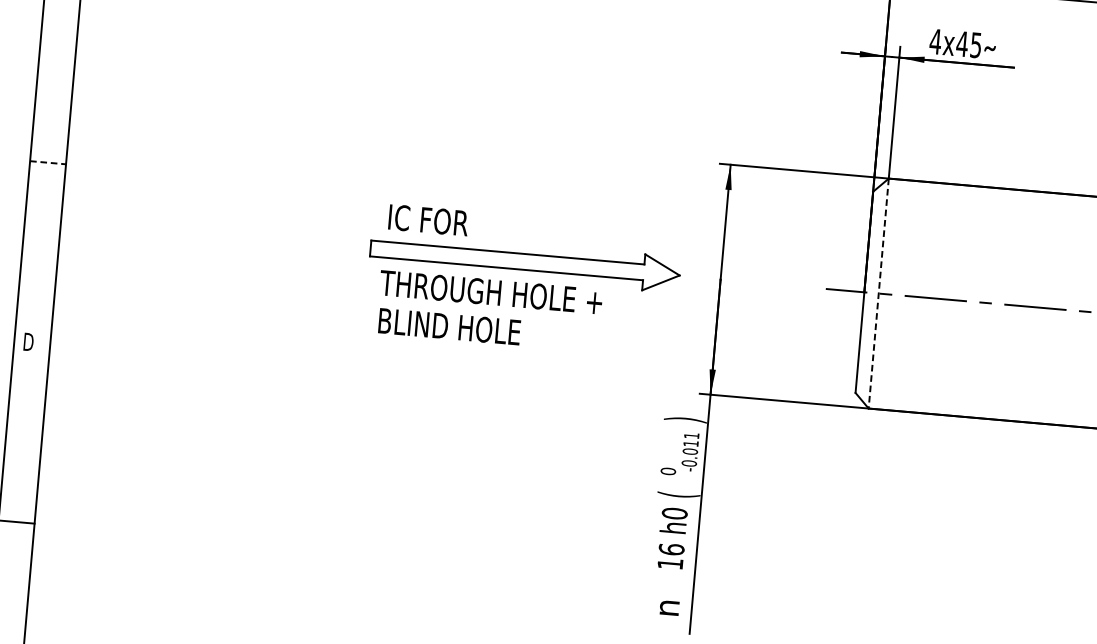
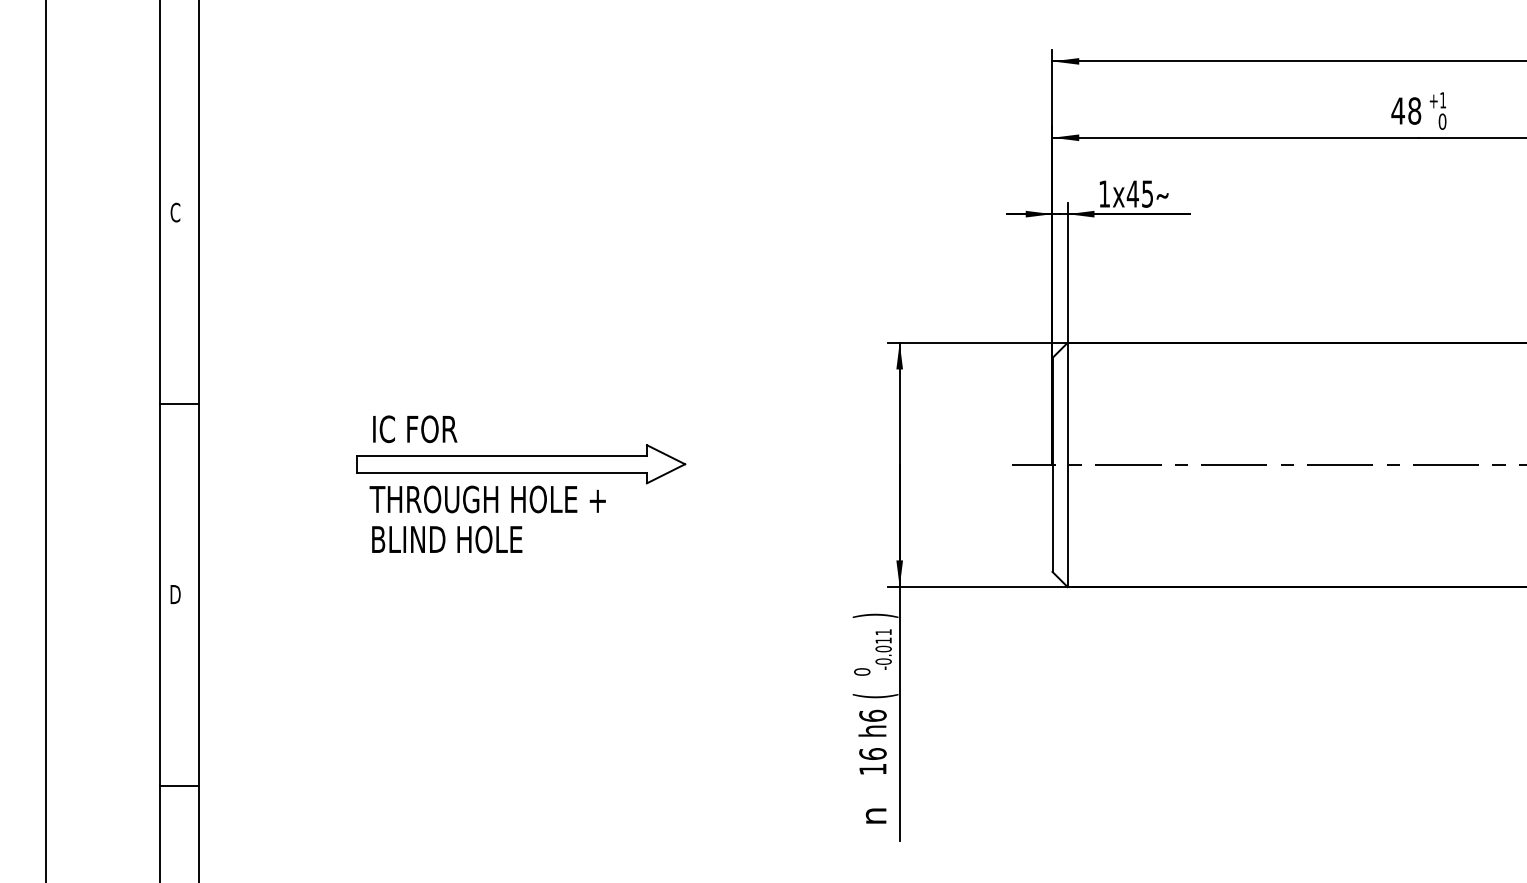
text: (935, 41) -> (1104, 193), 4x45 -> 1x45
line: (48, 162) -> (179, 403), dashed -> solid
part: (524, 281) -> (521, 484), moved
line: (878, 294) -> (1067, 465), dashed -> solid
text: (674, 513) -> (872, 715), h0 -> h6

